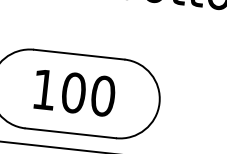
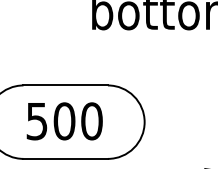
text: (43, 89) -> (36, 121), 100 -> 500

